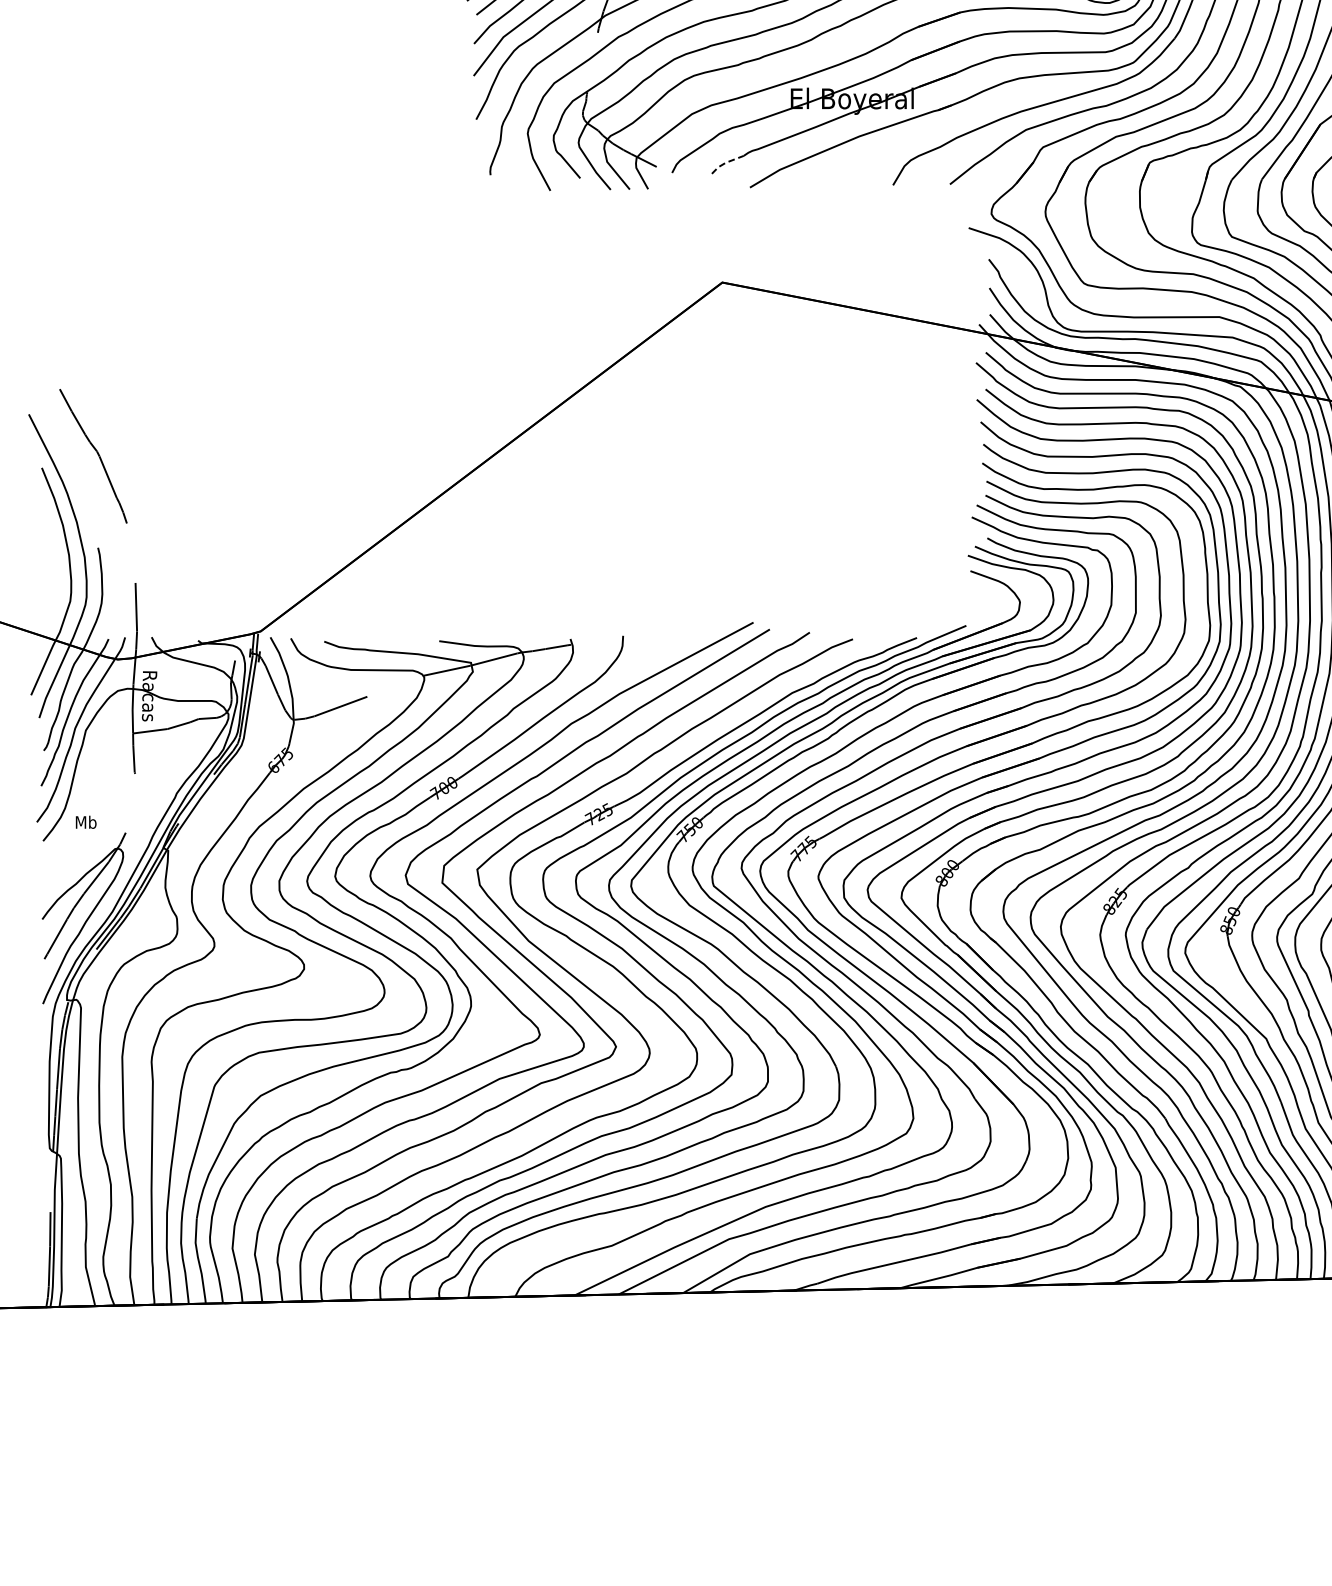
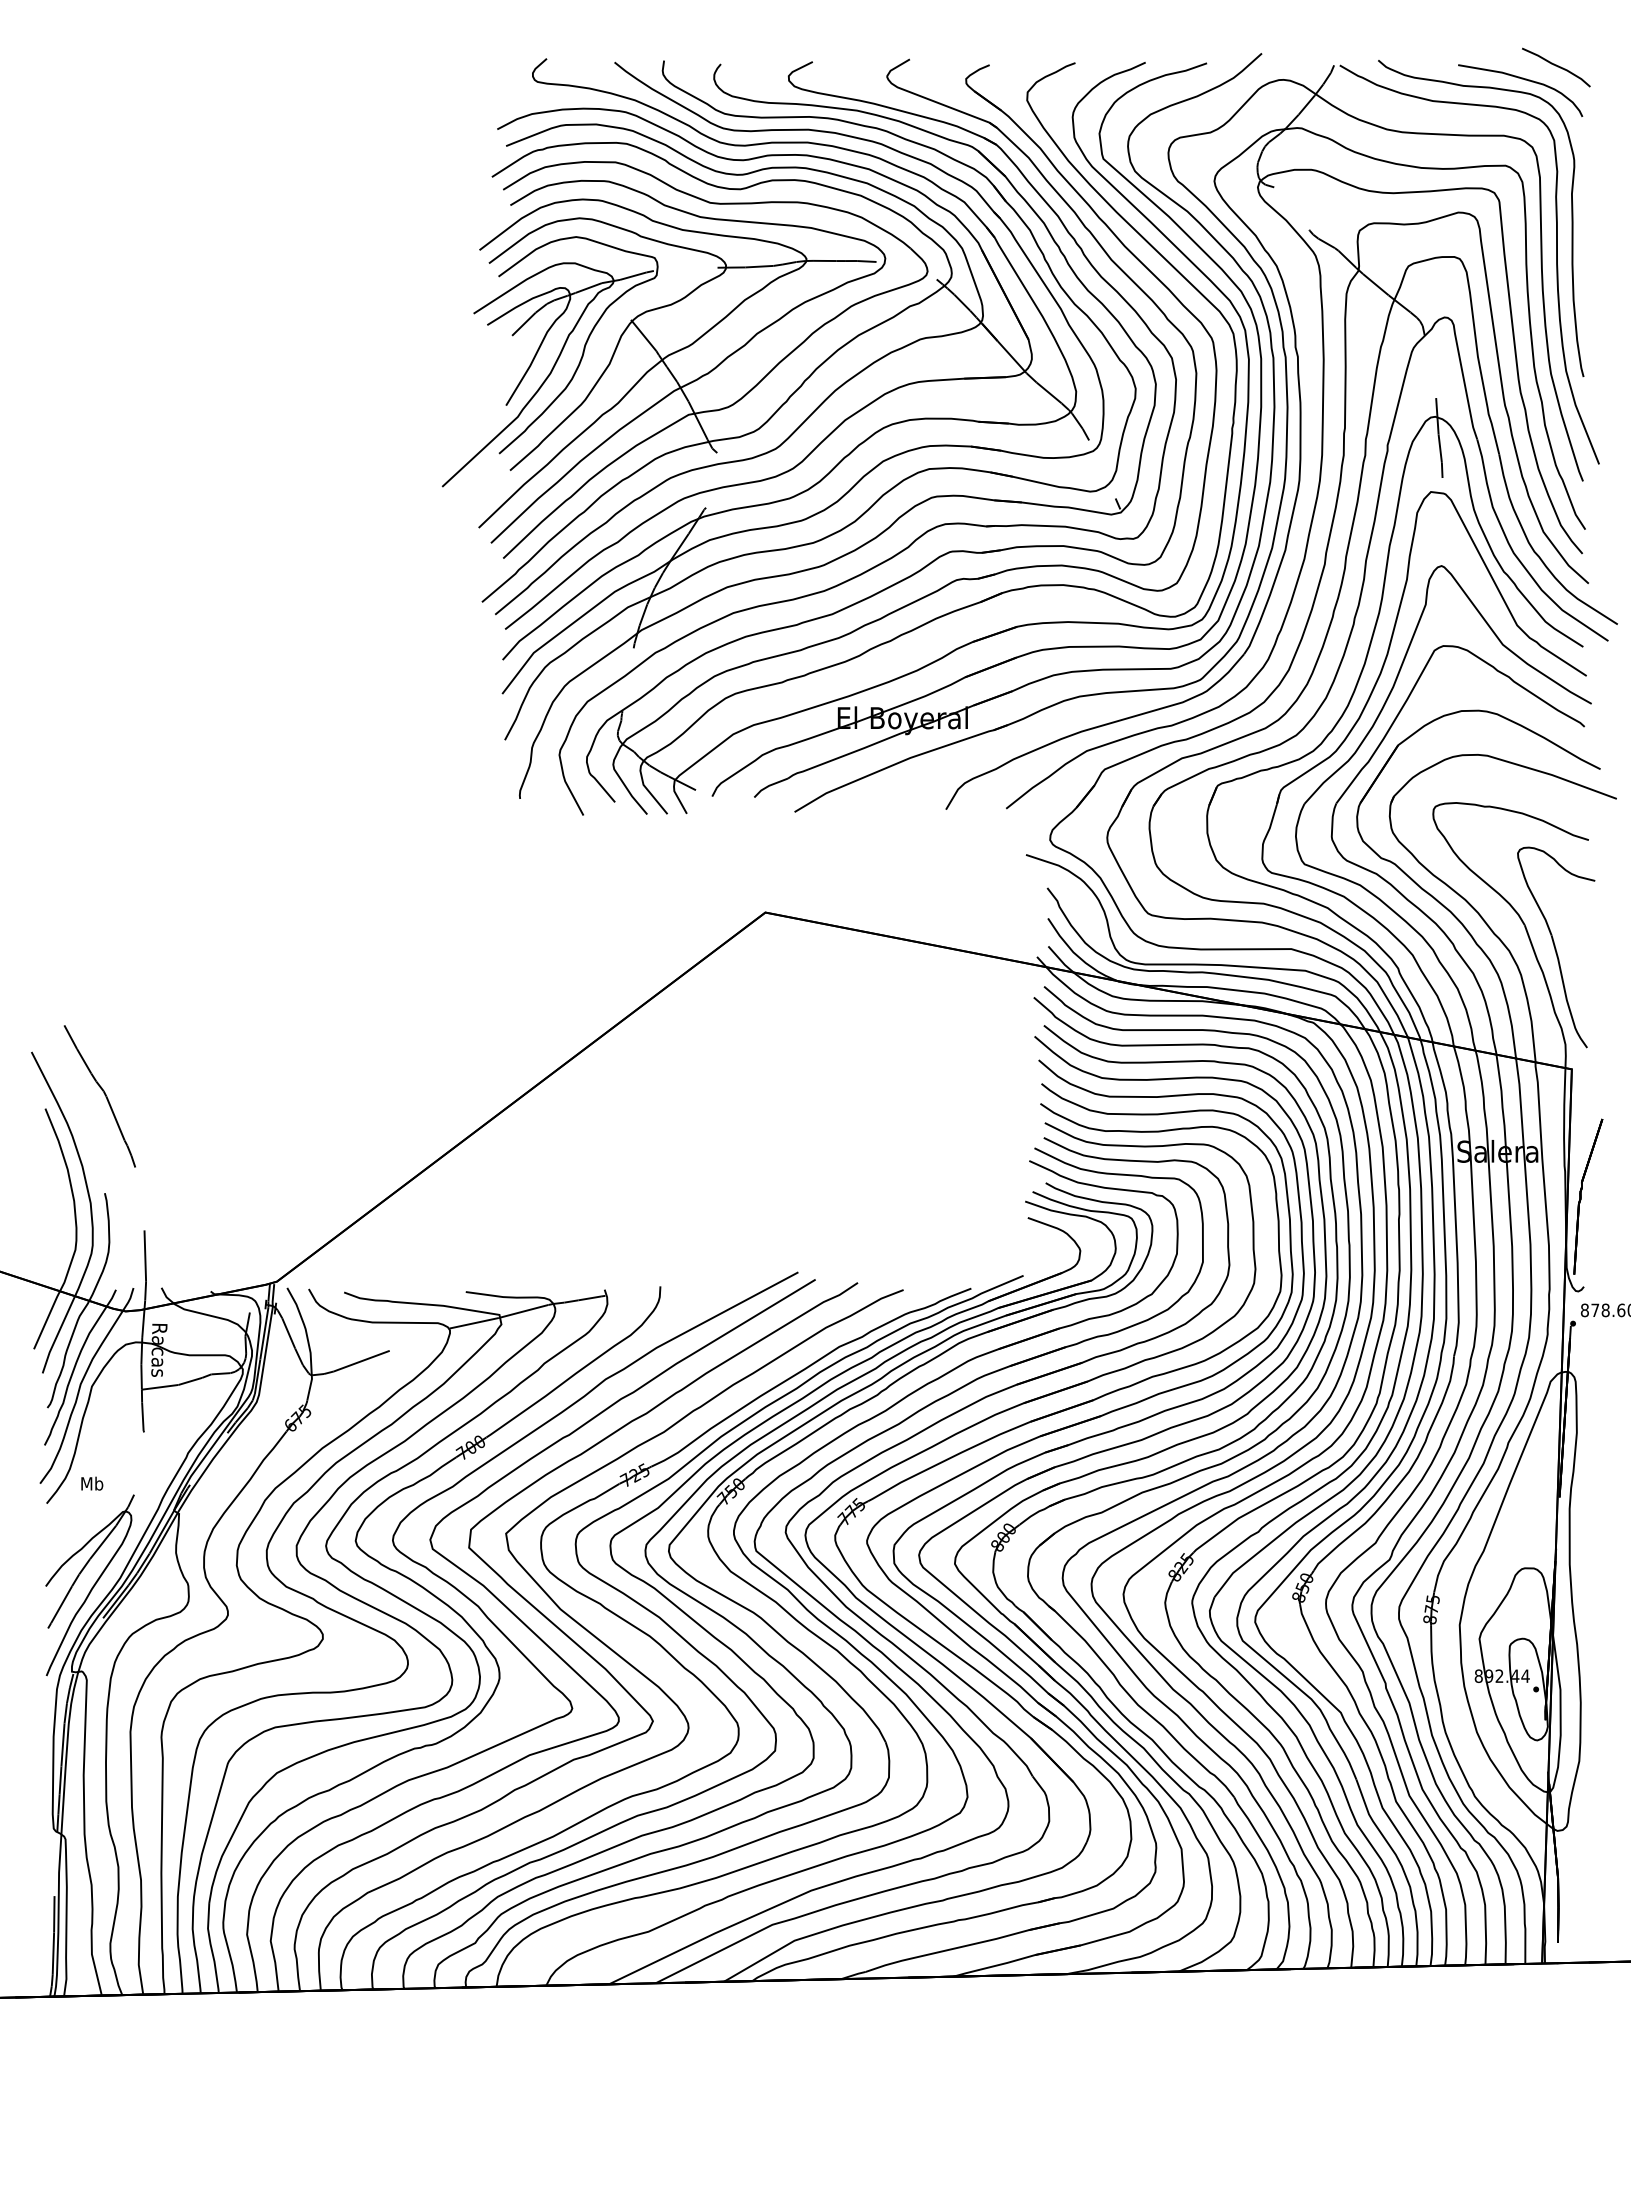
line: (726, 162) -> (769, 785), dashed -> solid

